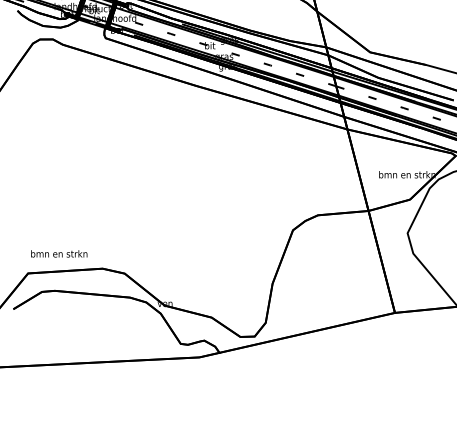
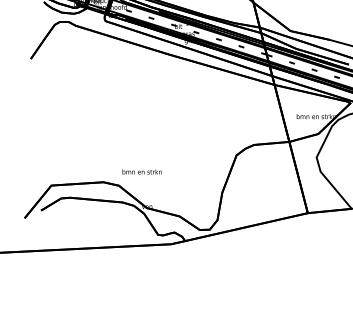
text: (58, 253) -> (141, 171), moved

